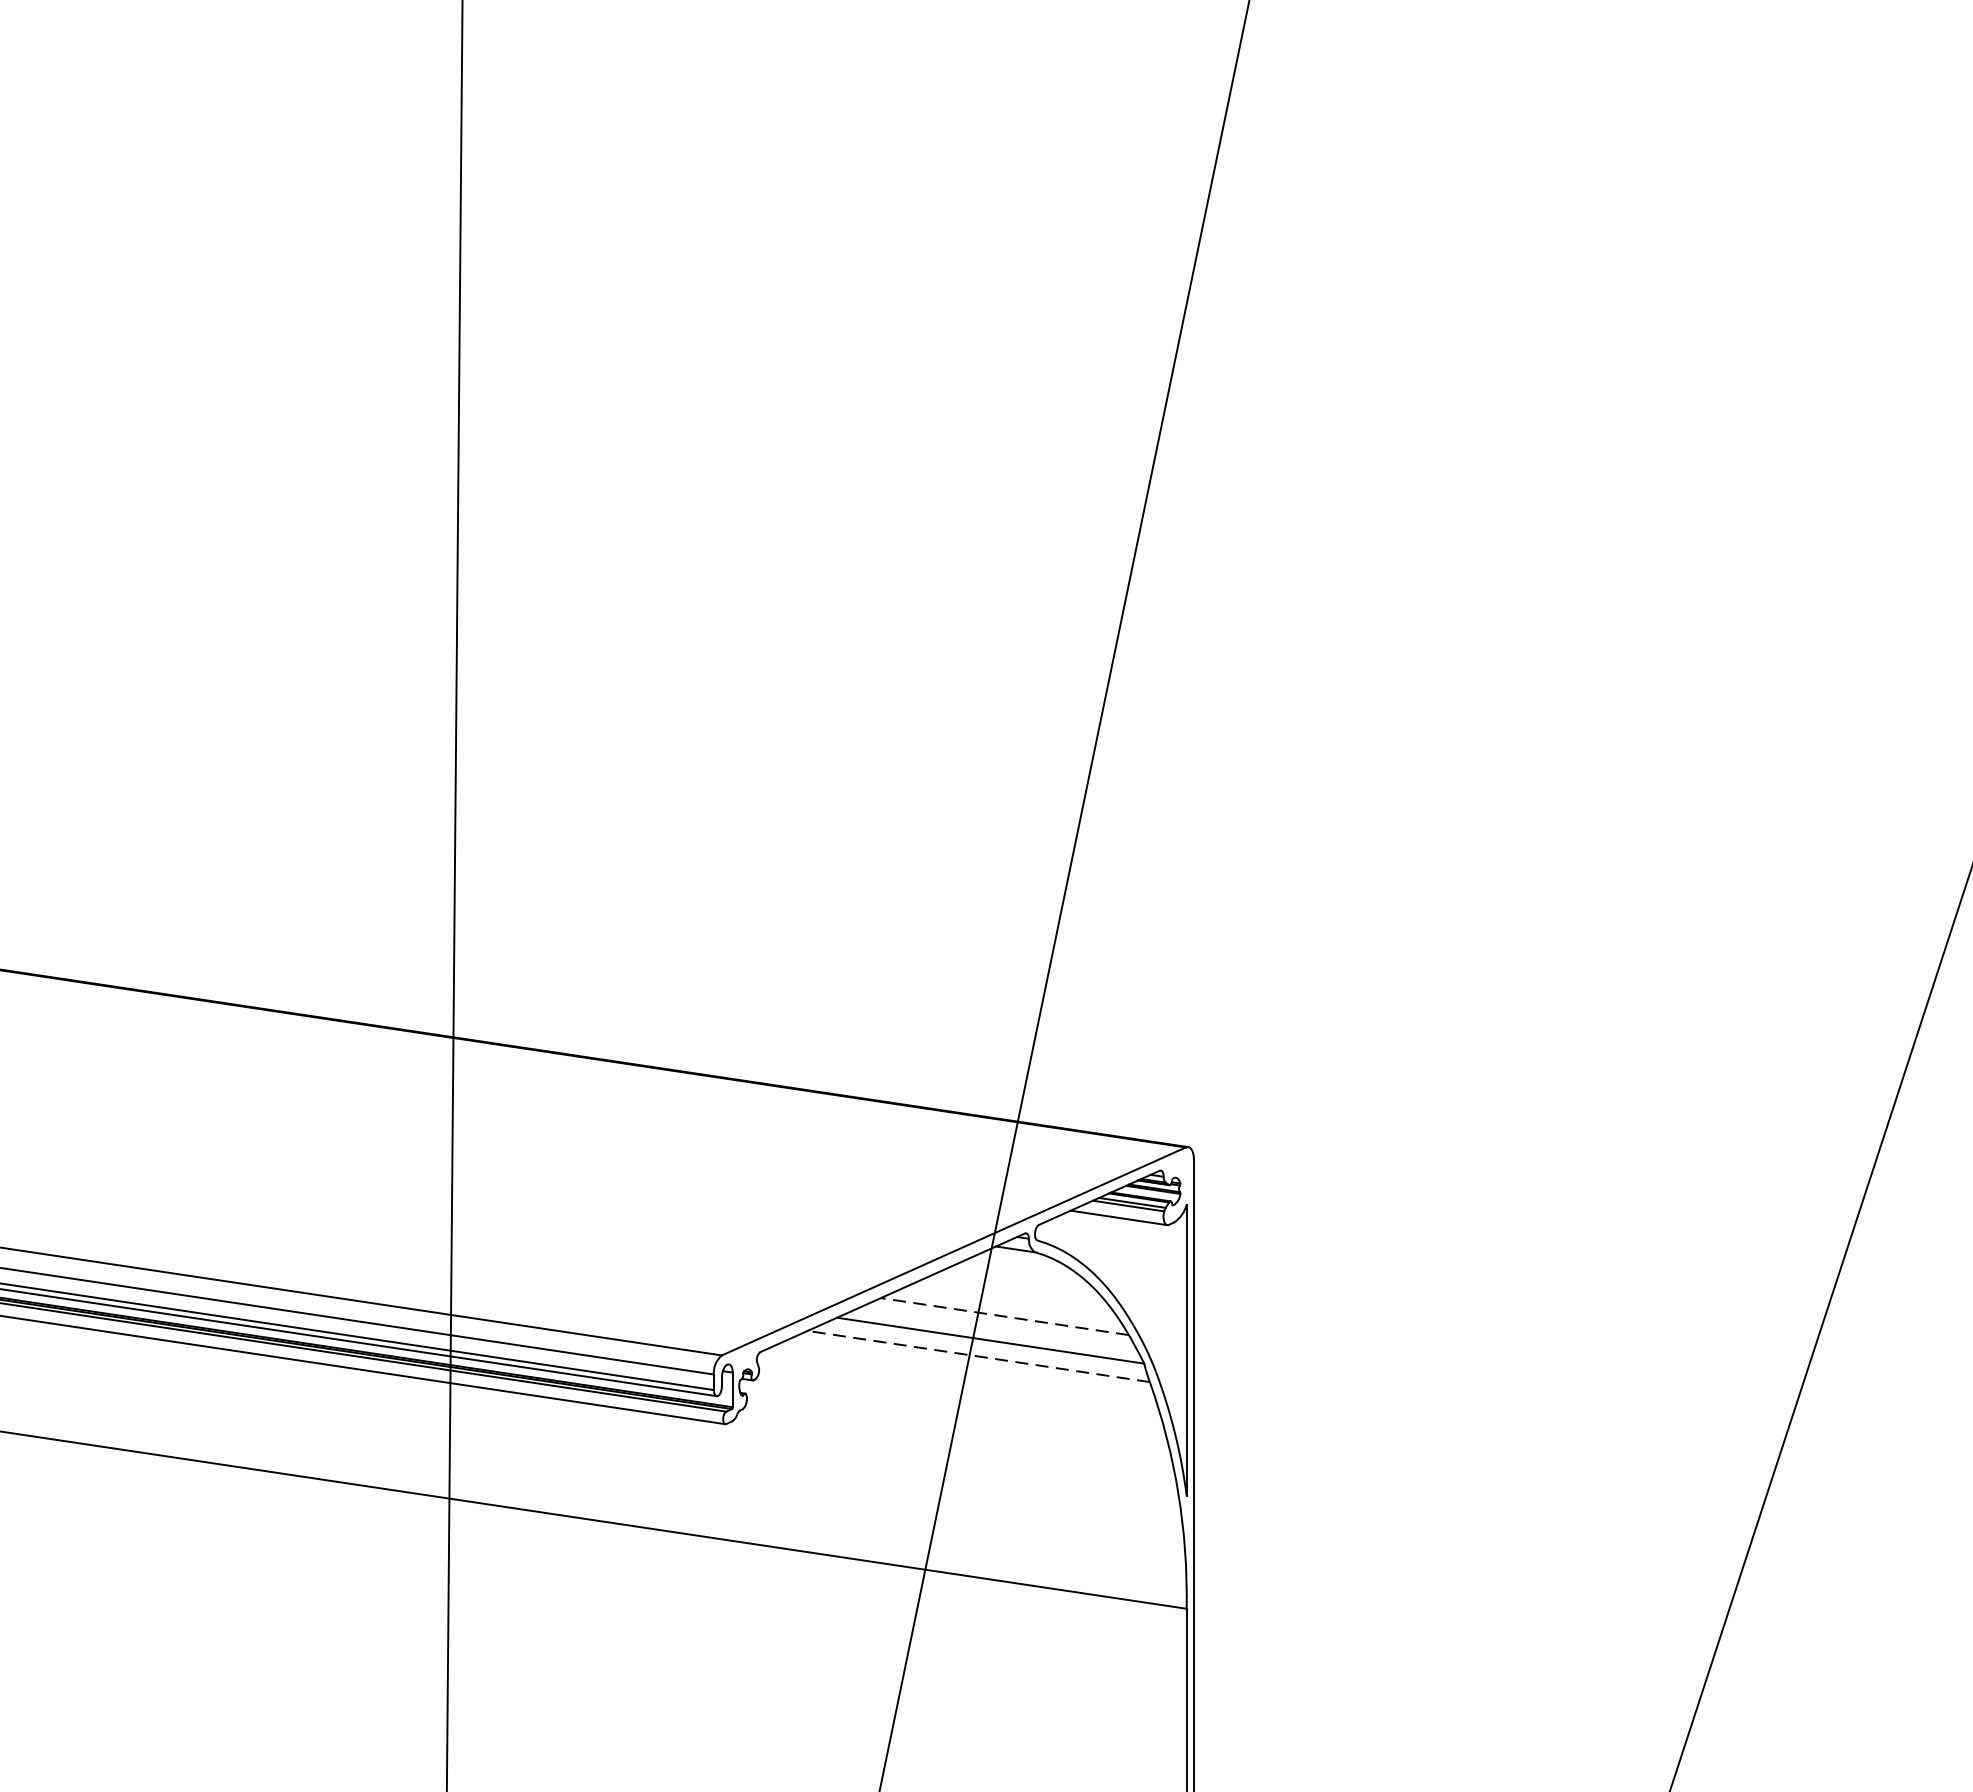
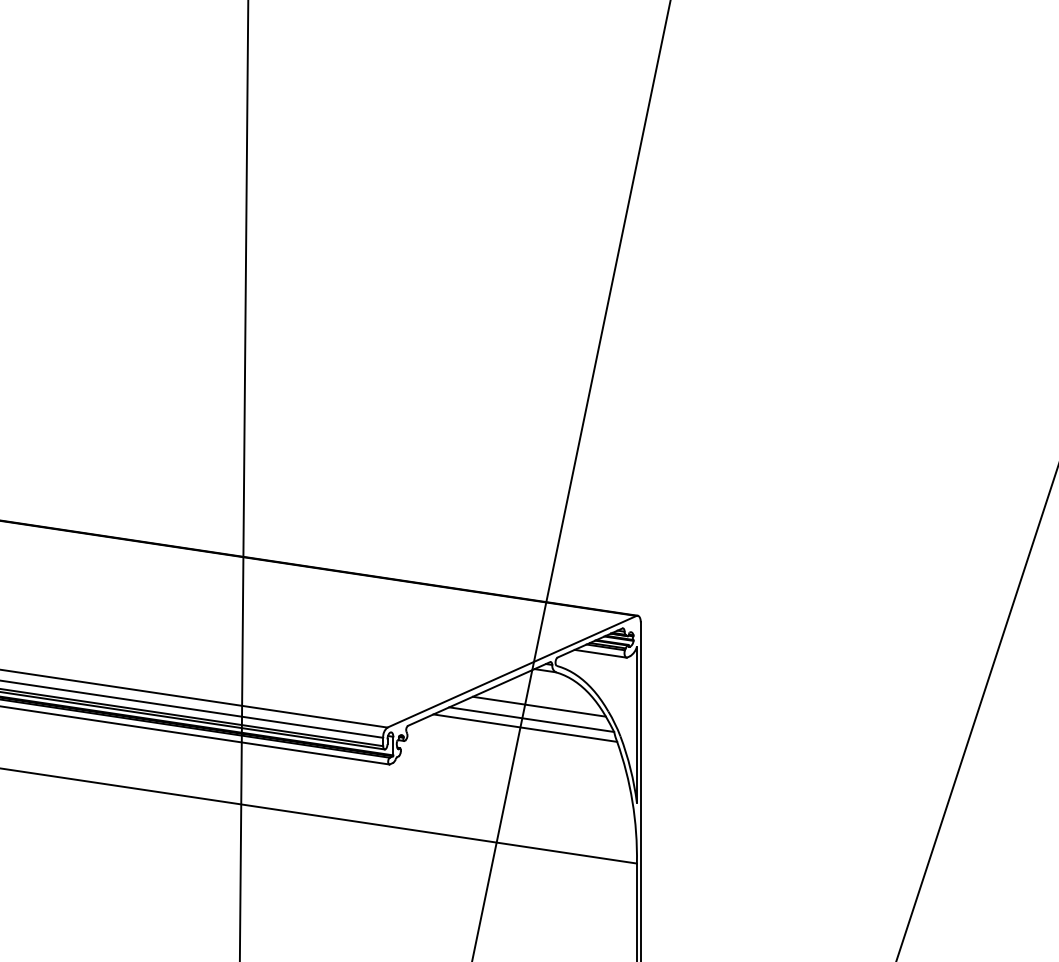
line: (1003, 1316) -> (538, 706), dashed -> solid
line: (979, 1357) -> (525, 728), dashed -> solid

